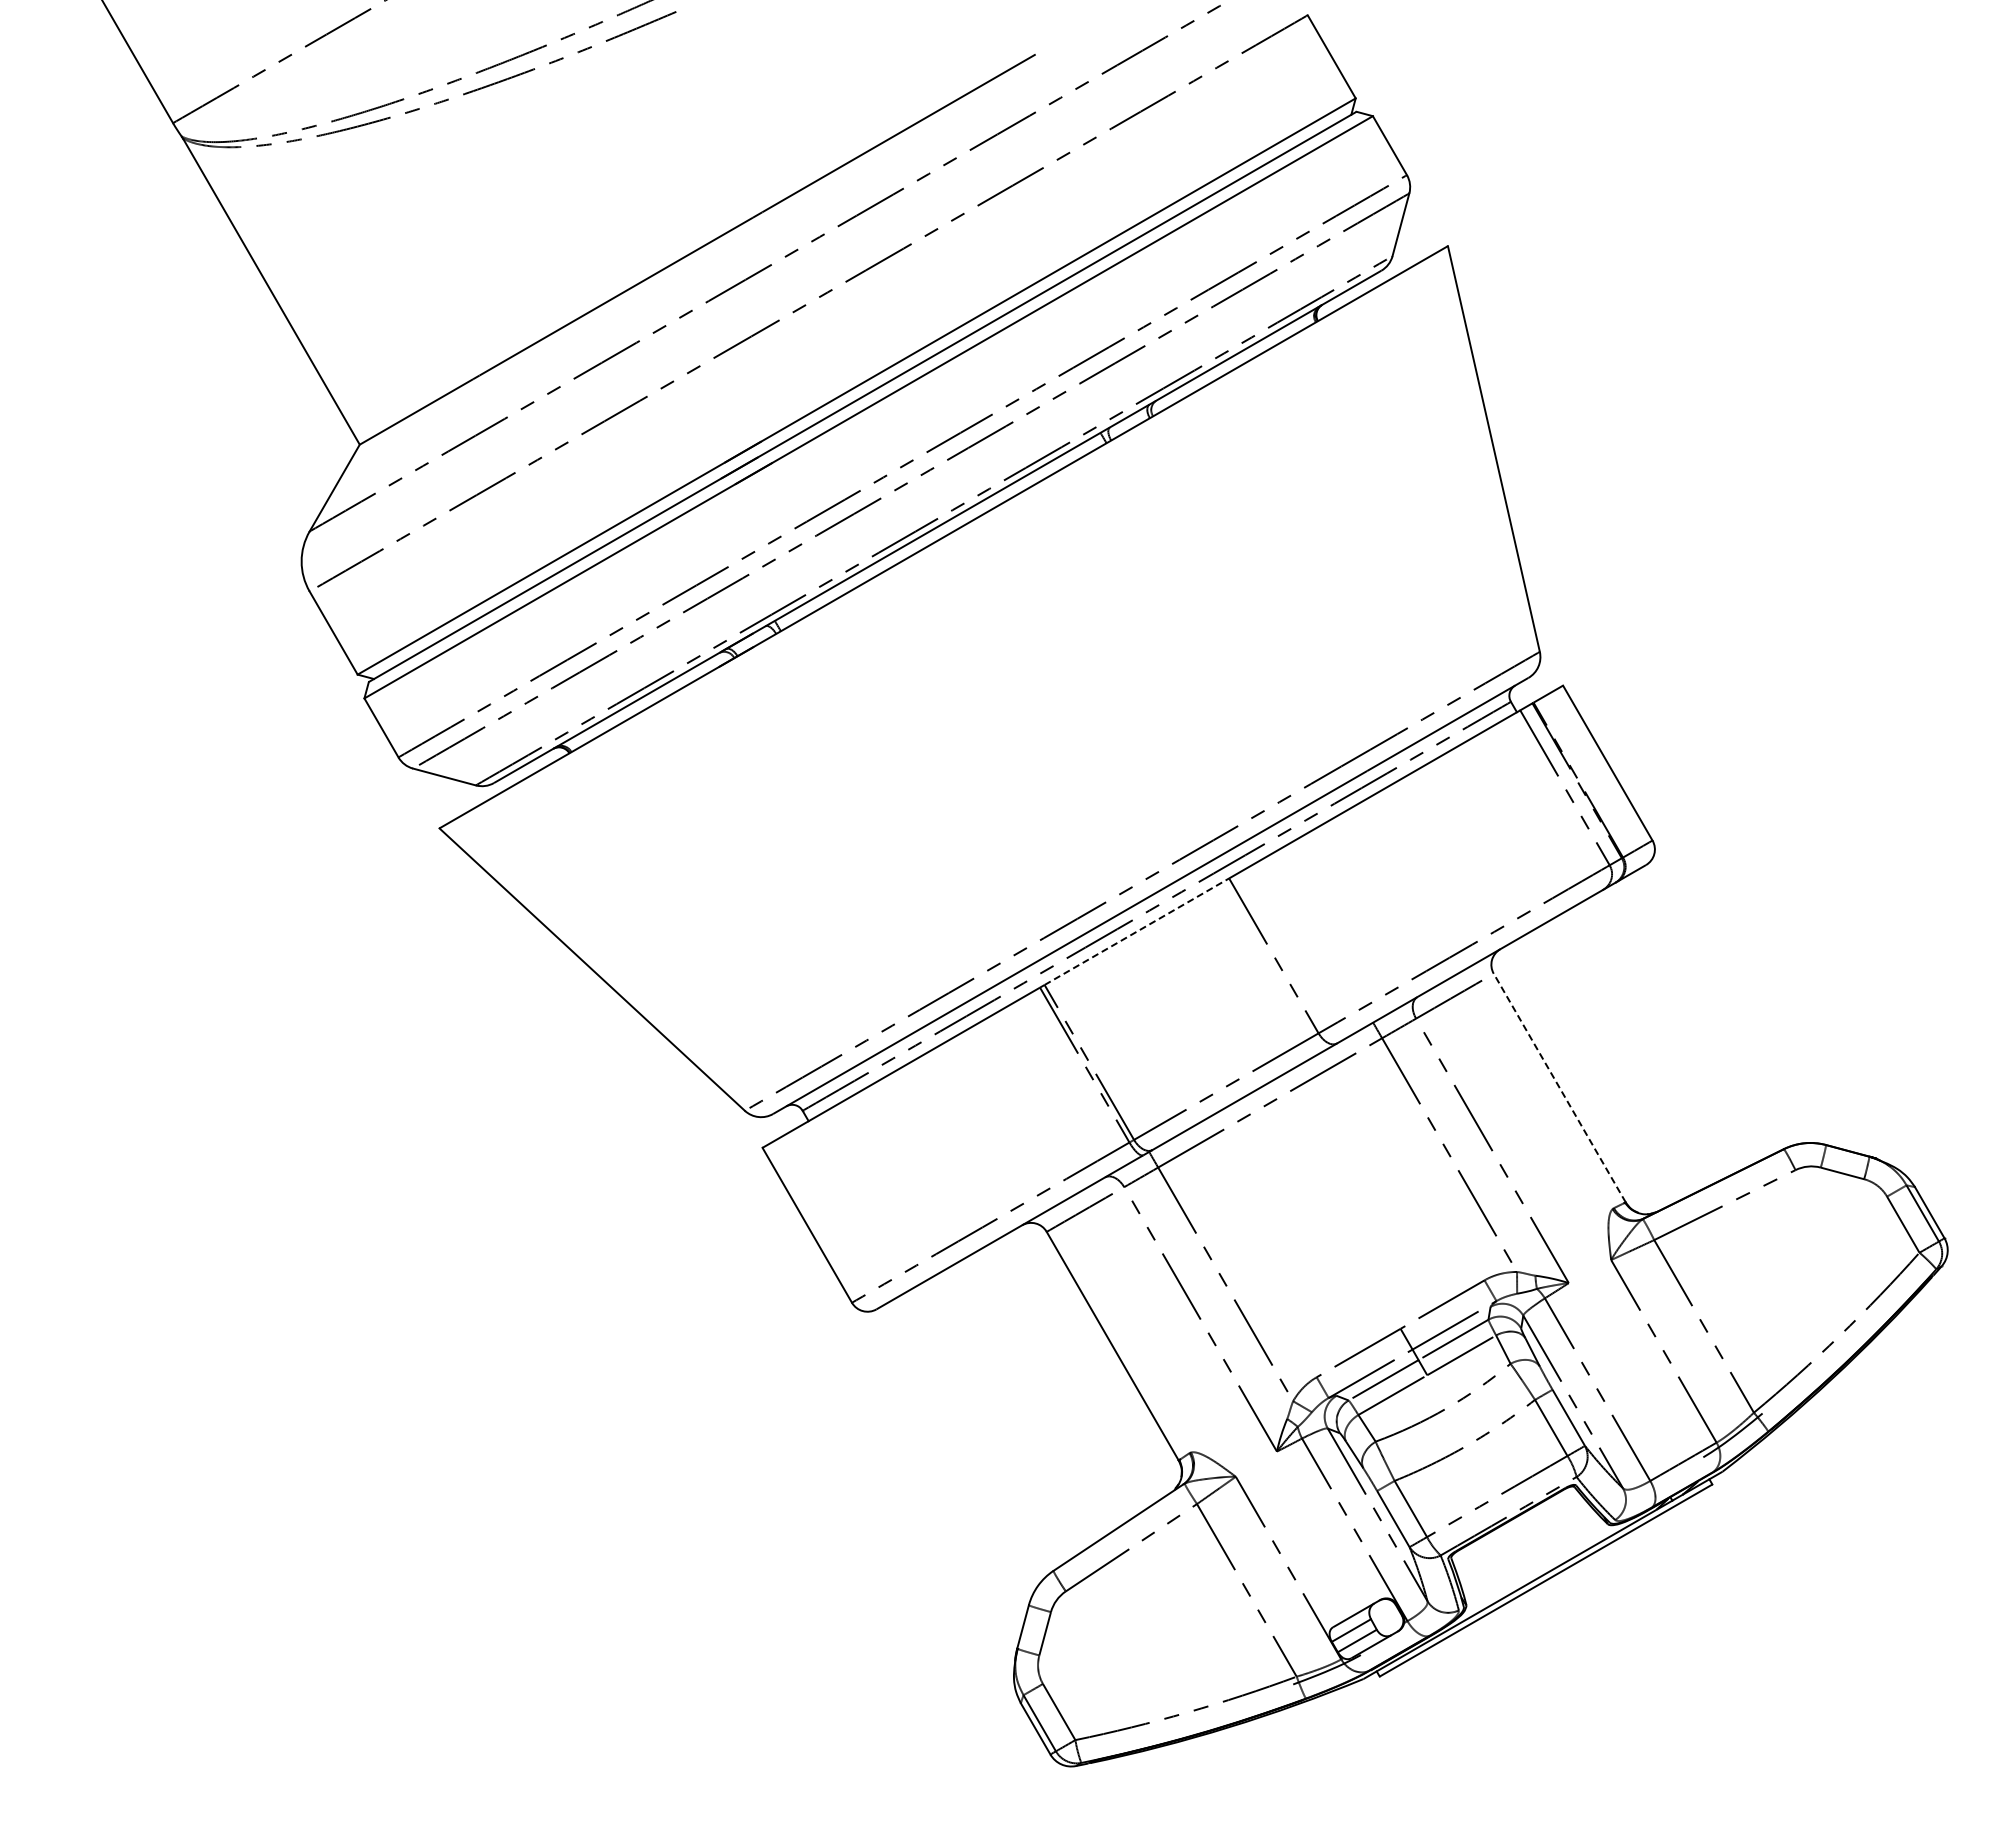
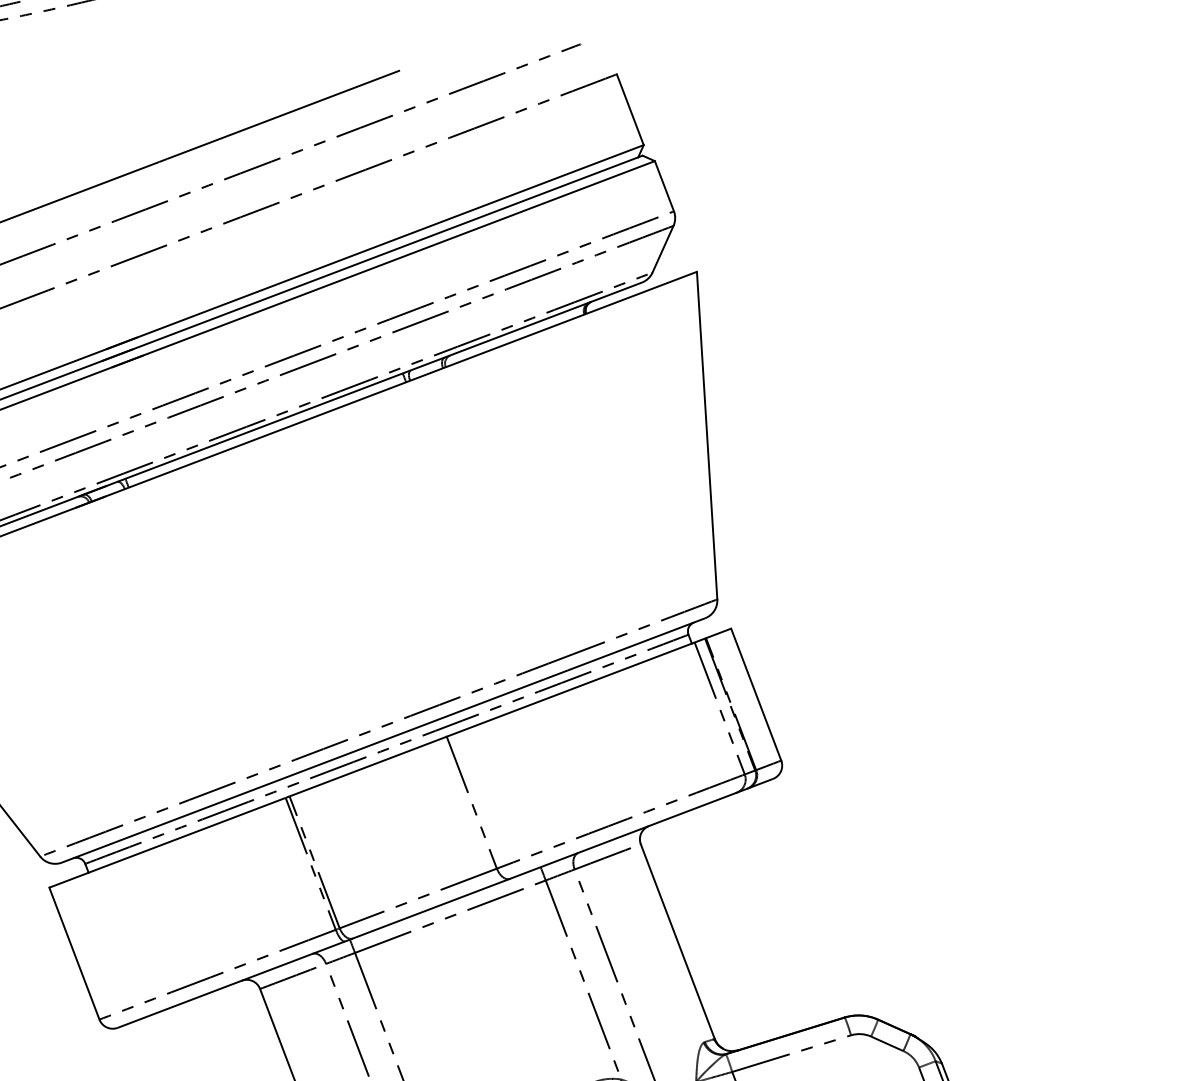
line: (1136, 931) -> (367, 766), dashed -> solid
line: (1559, 1088) -> (677, 941), dashed -> solid

